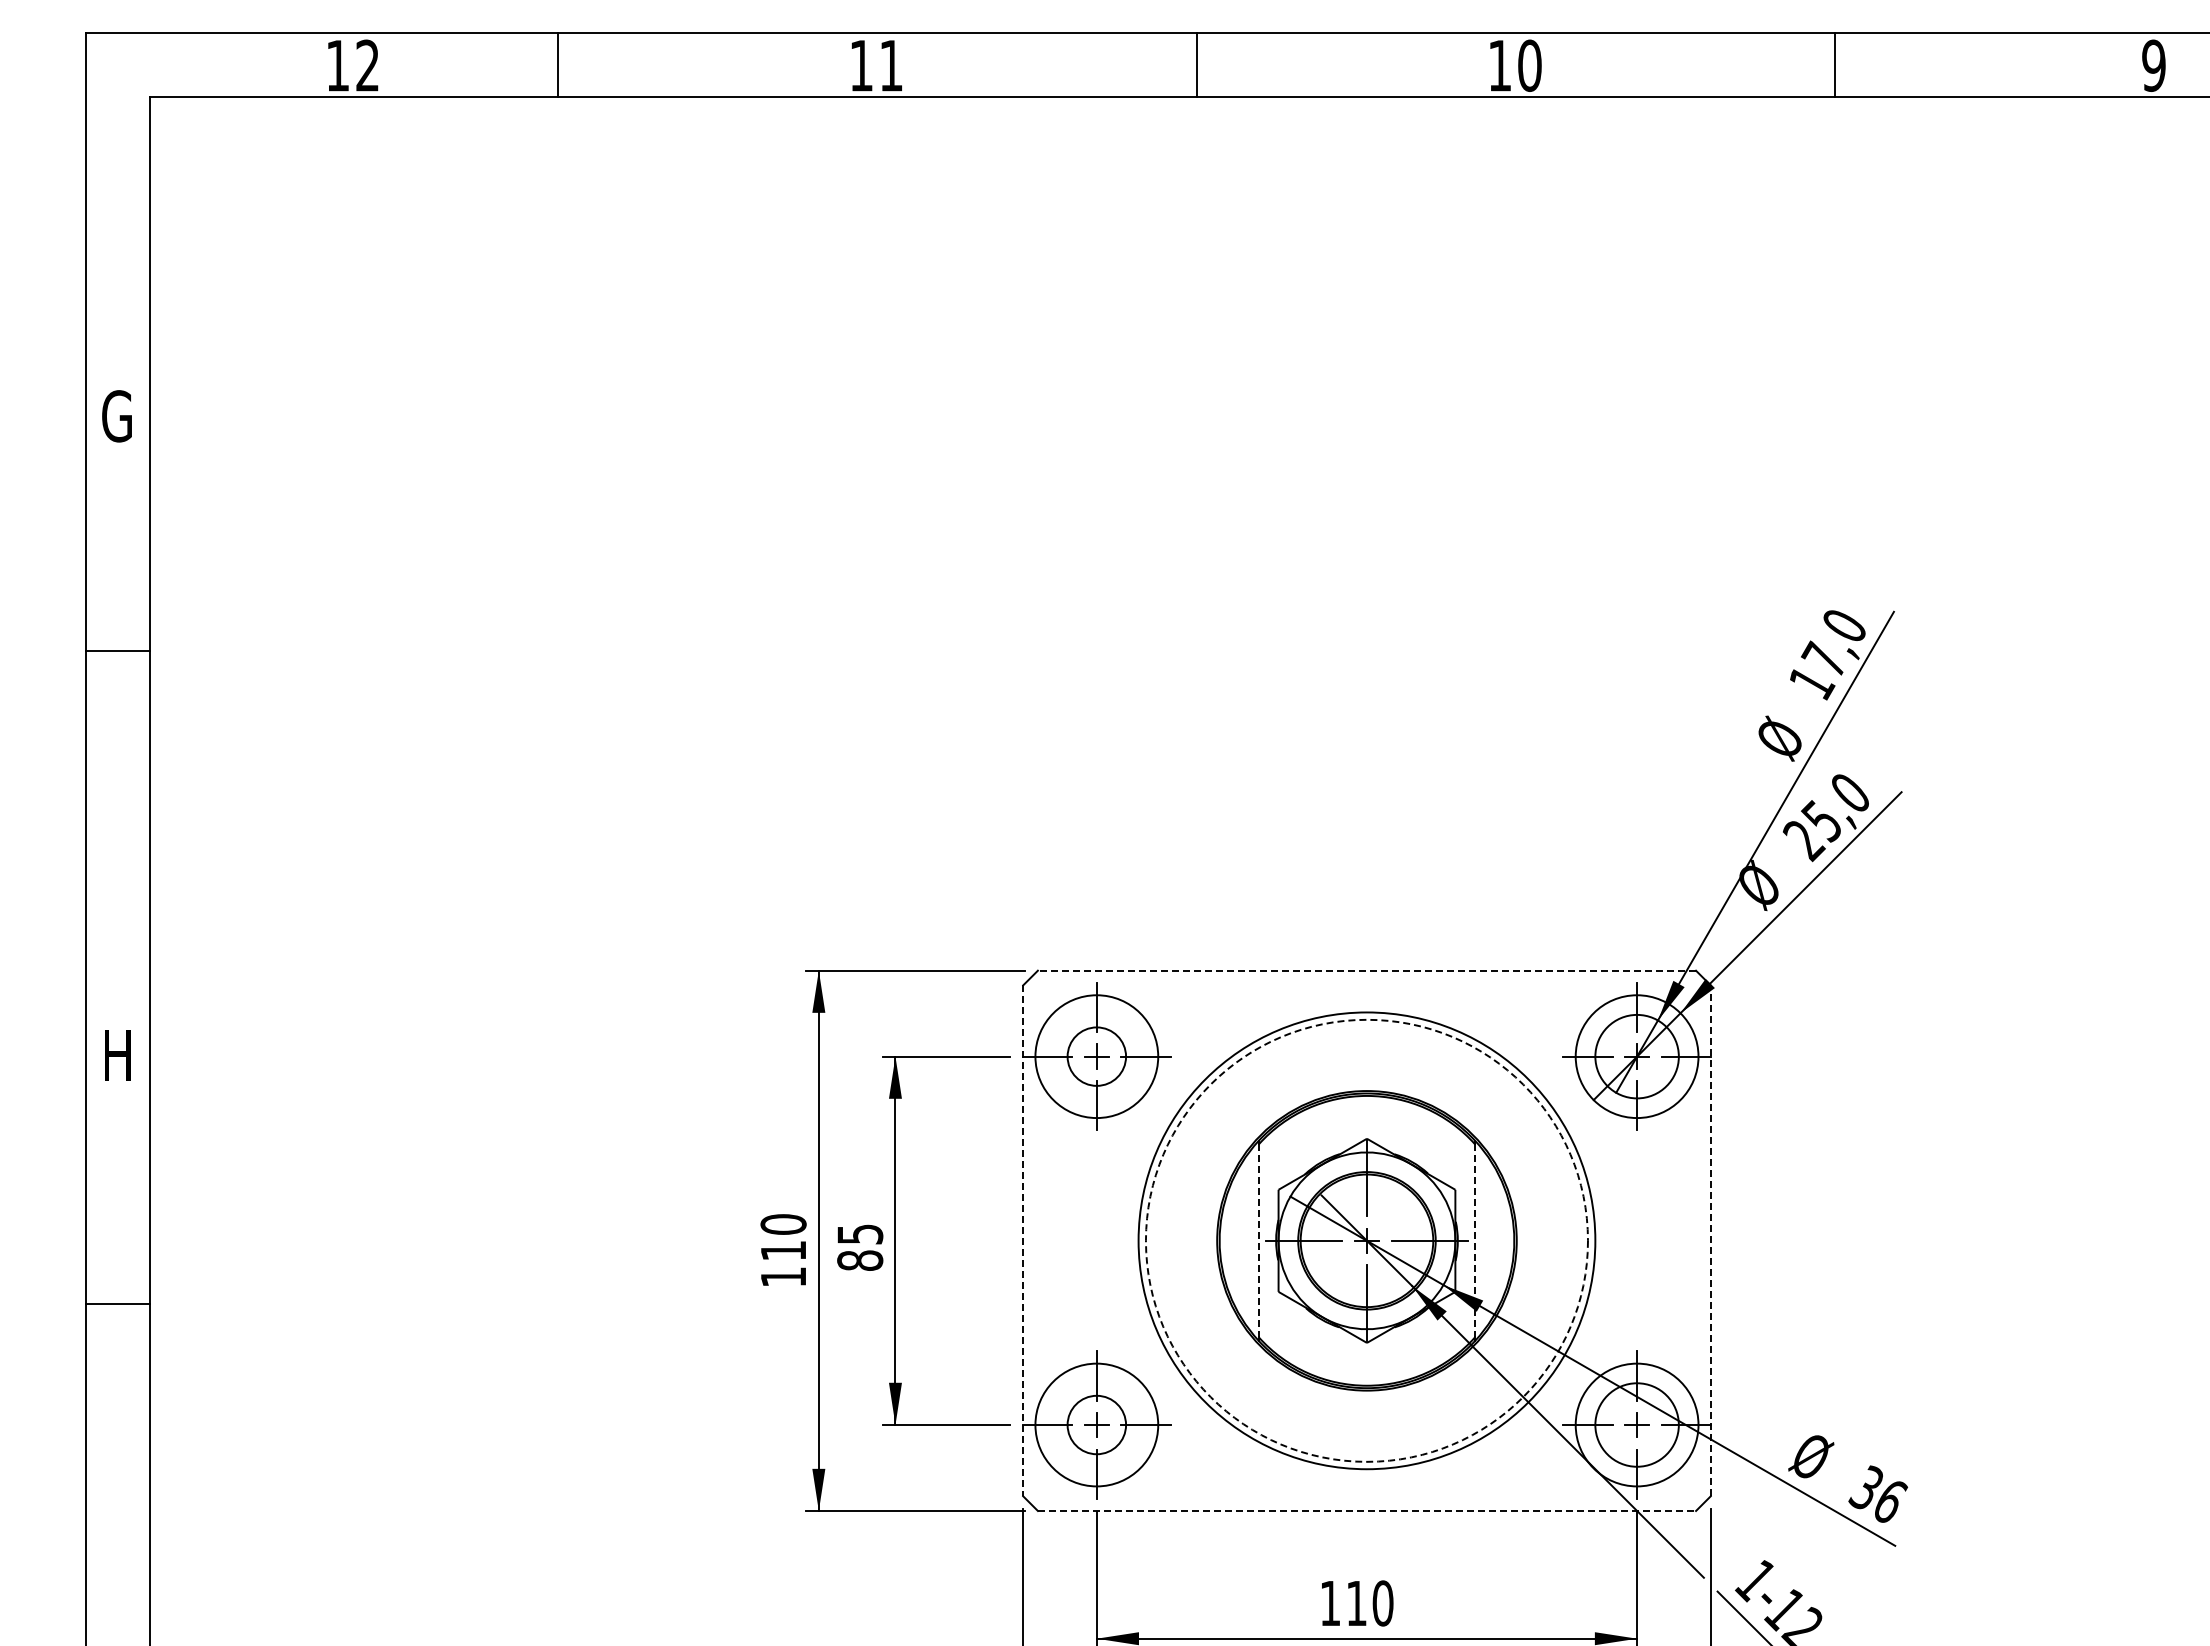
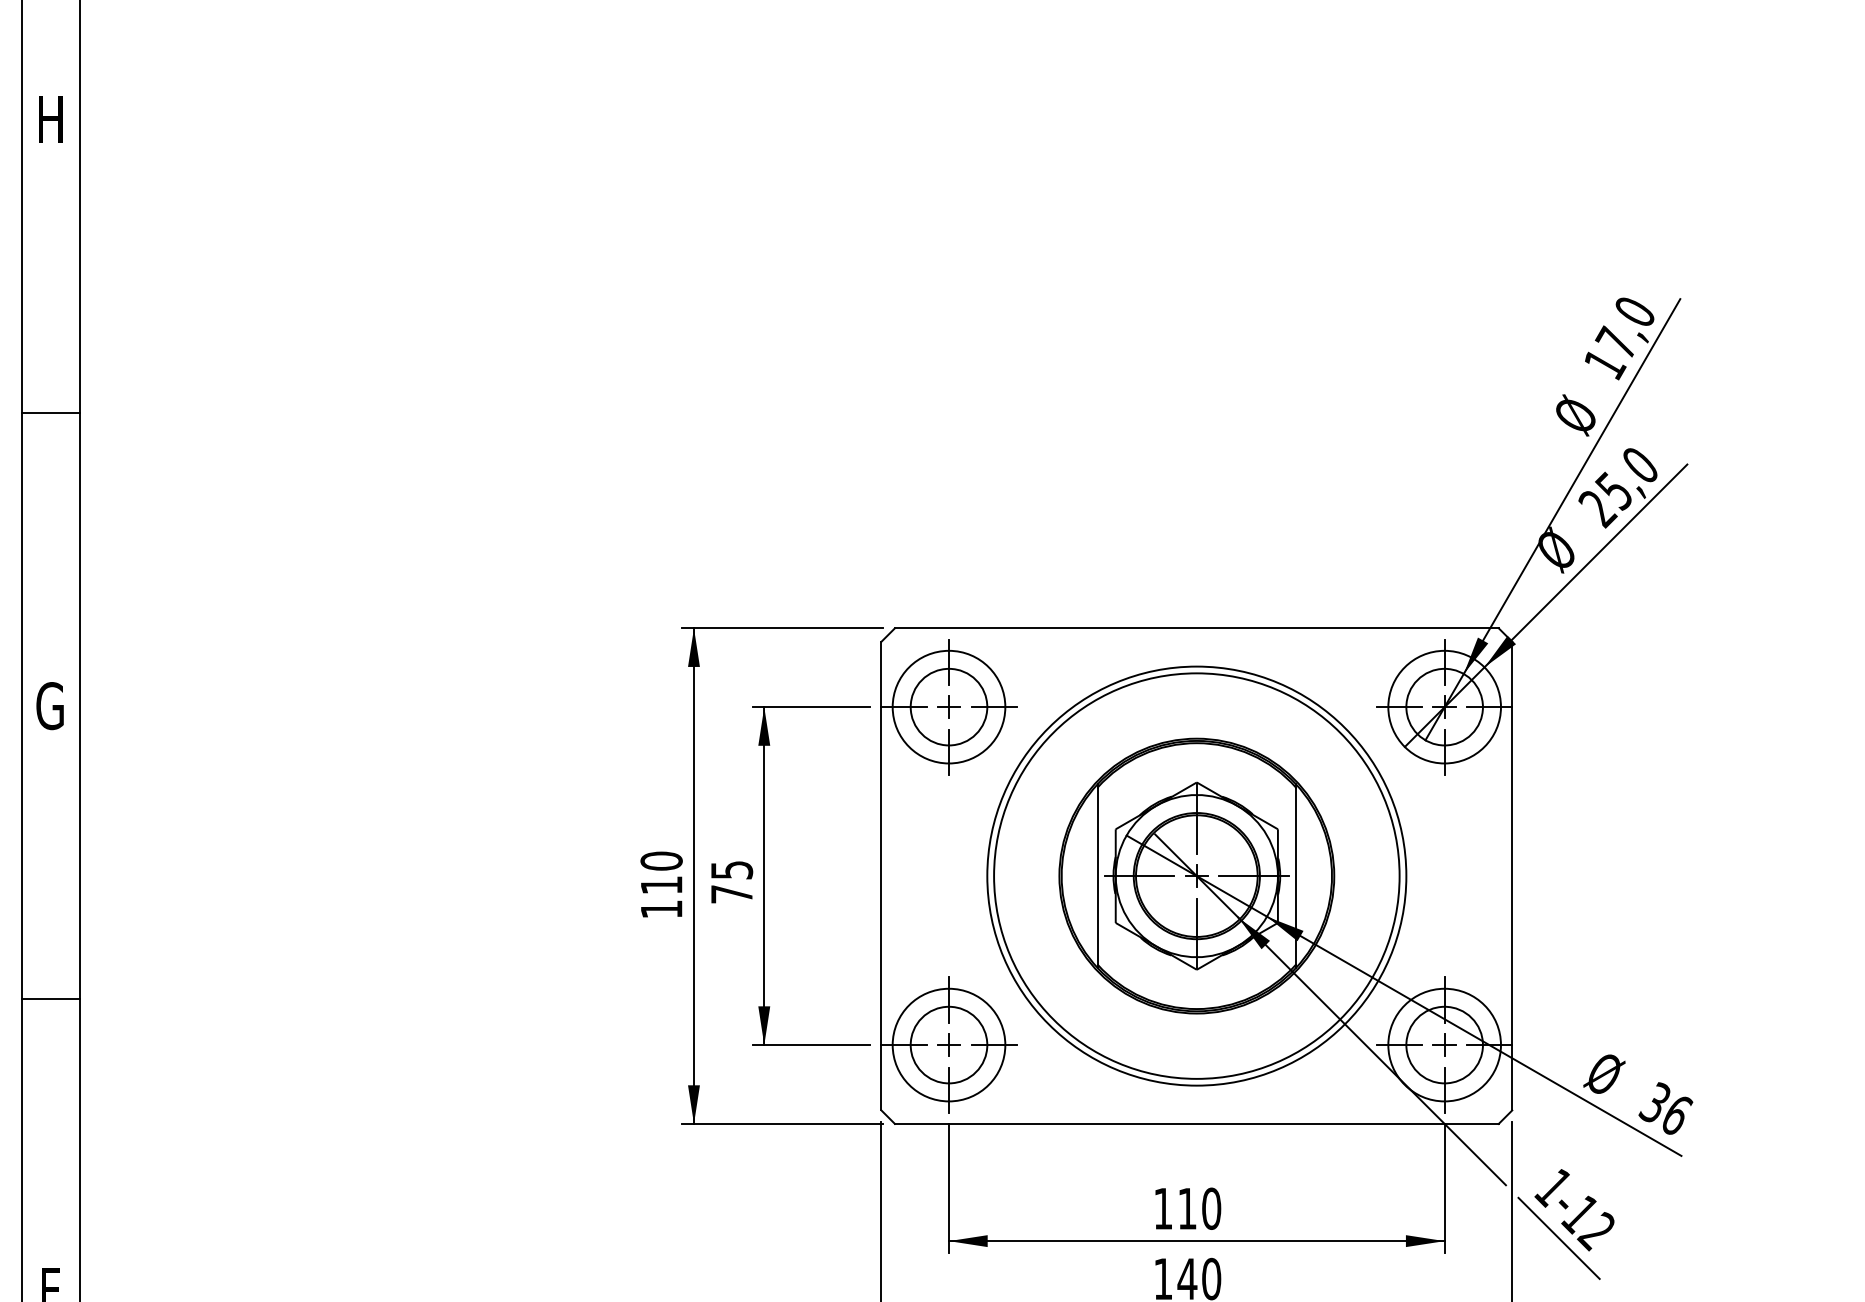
text: (116, 416) -> (49, 119), G -> H
line: (117, 650) -> (50, 412), moved
line: (1366, 970) -> (1196, 628), dashed -> solid
text: (116, 1055) -> (49, 706), H -> G
circle: (1096, 1056) -> (948, 707), size x1.43
line: (1258, 1240) -> (1097, 875), dashed -> solid
circle: (1366, 1240) -> (1196, 875), dashed -> solid
line: (1475, 1240) -> (1296, 875), dashed -> solid
line: (1710, 1240) -> (1511, 875), dashed -> solid
line: (1023, 1241) -> (881, 876), dashed -> solid
text: (860, 1260) -> (732, 894), 85 -> 75
line: (117, 1304) -> (50, 998), moved
circle: (1096, 1424) -> (948, 1044), size x1.43
line: (1367, 1510) -> (1197, 1123), dashed -> solid

